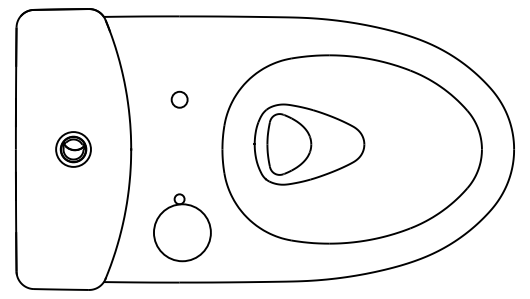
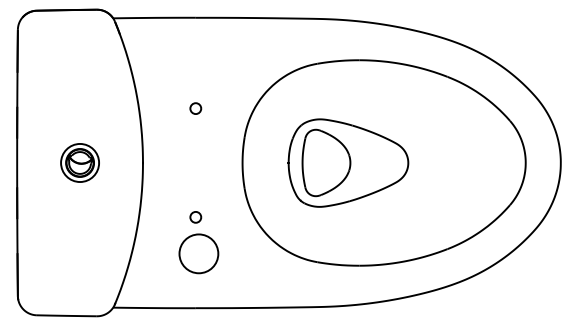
circle: (179, 99) -> (195, 108), size x0.62
part: (309, 144) -> (348, 163), moved
circle: (182, 232) -> (198, 253), size x0.62

